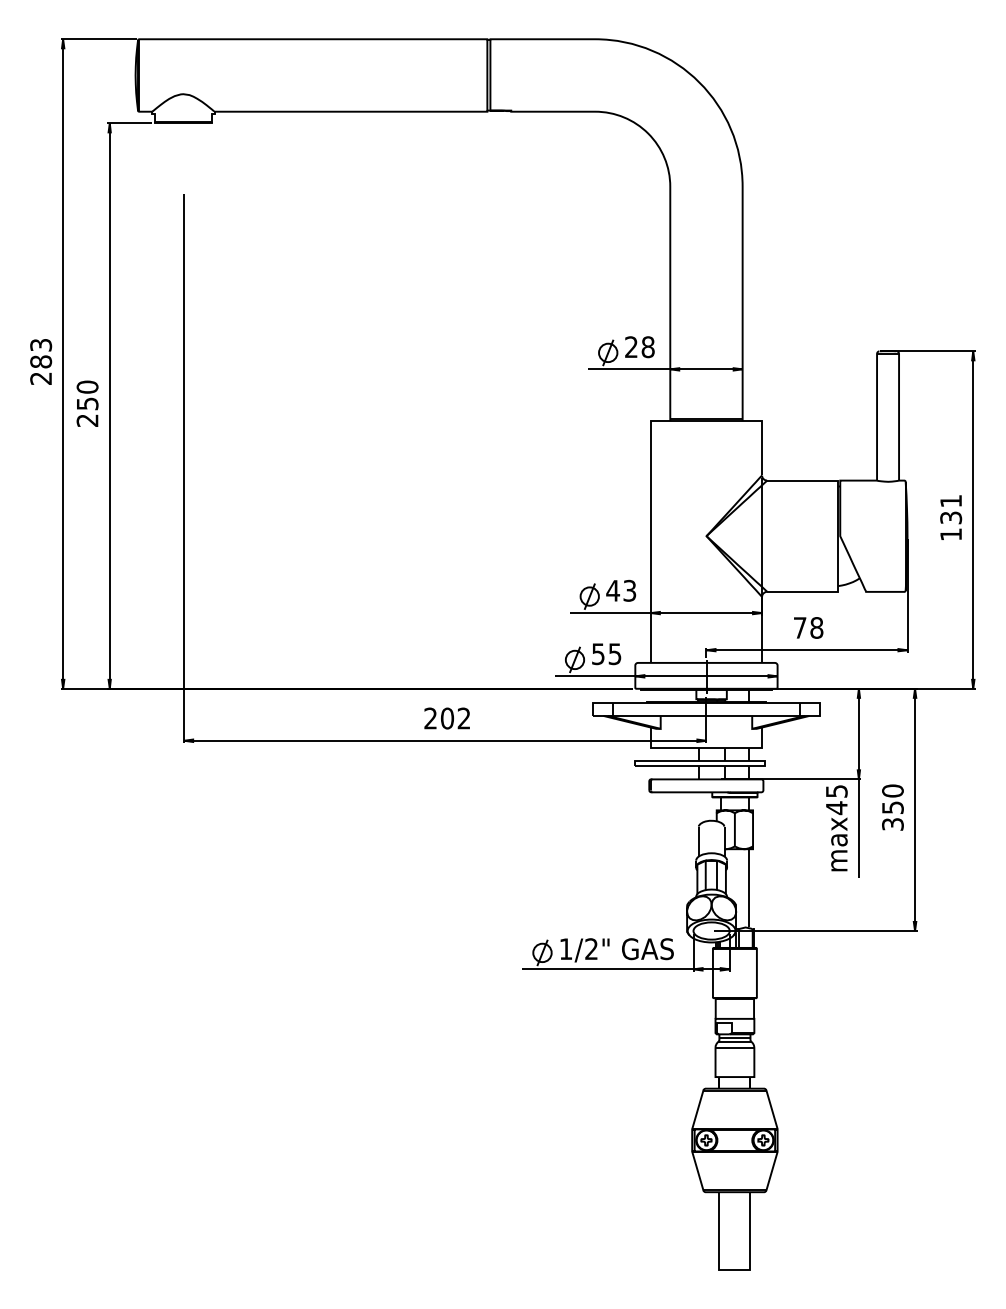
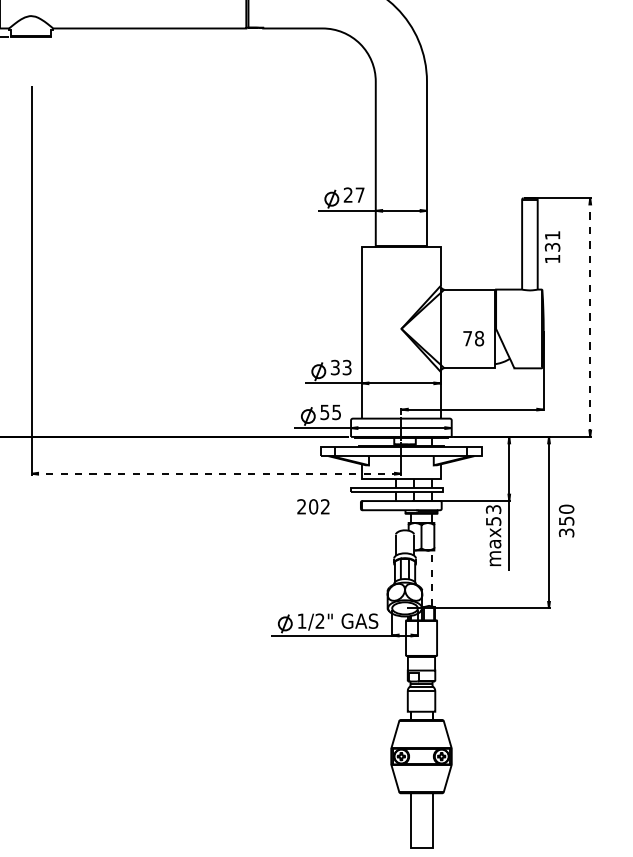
text: (647, 347) -> (359, 195), 28 -> 27
text: (951, 517) -> (552, 247), moved
line: (973, 520) -> (590, 317), solid -> dashed
text: (613, 590) -> (335, 367), 43 -> 33
text: (808, 627) -> (473, 338), moved
text: (446, 718) -> (312, 506), moved
line: (445, 740) -> (216, 473), solid -> dashed
text: (836, 800) -> (493, 516), max45 -> max53
text: (892, 807) -> (566, 520), moved
line: (749, 887) -> (431, 577), solid -> dashed

